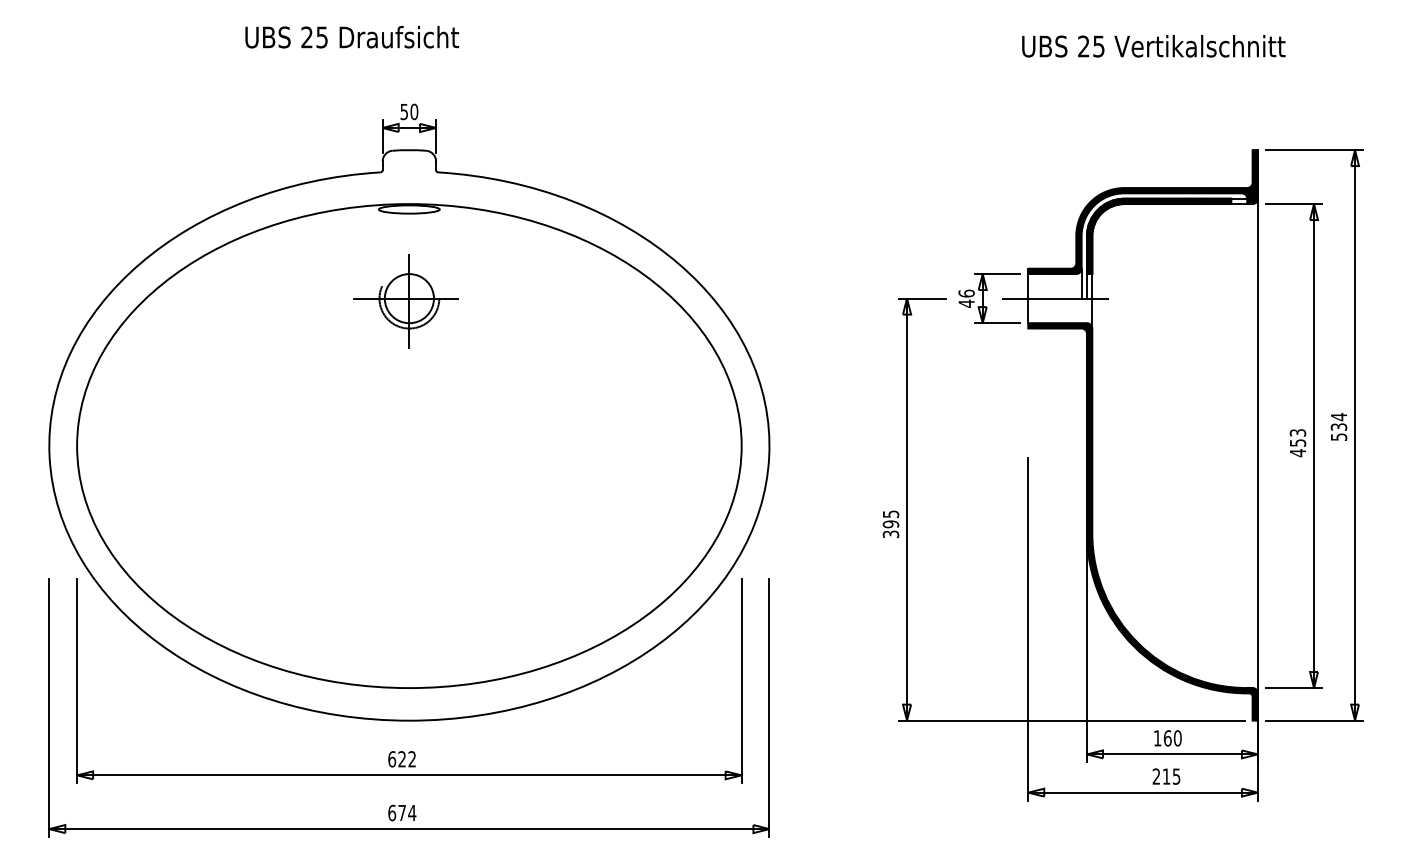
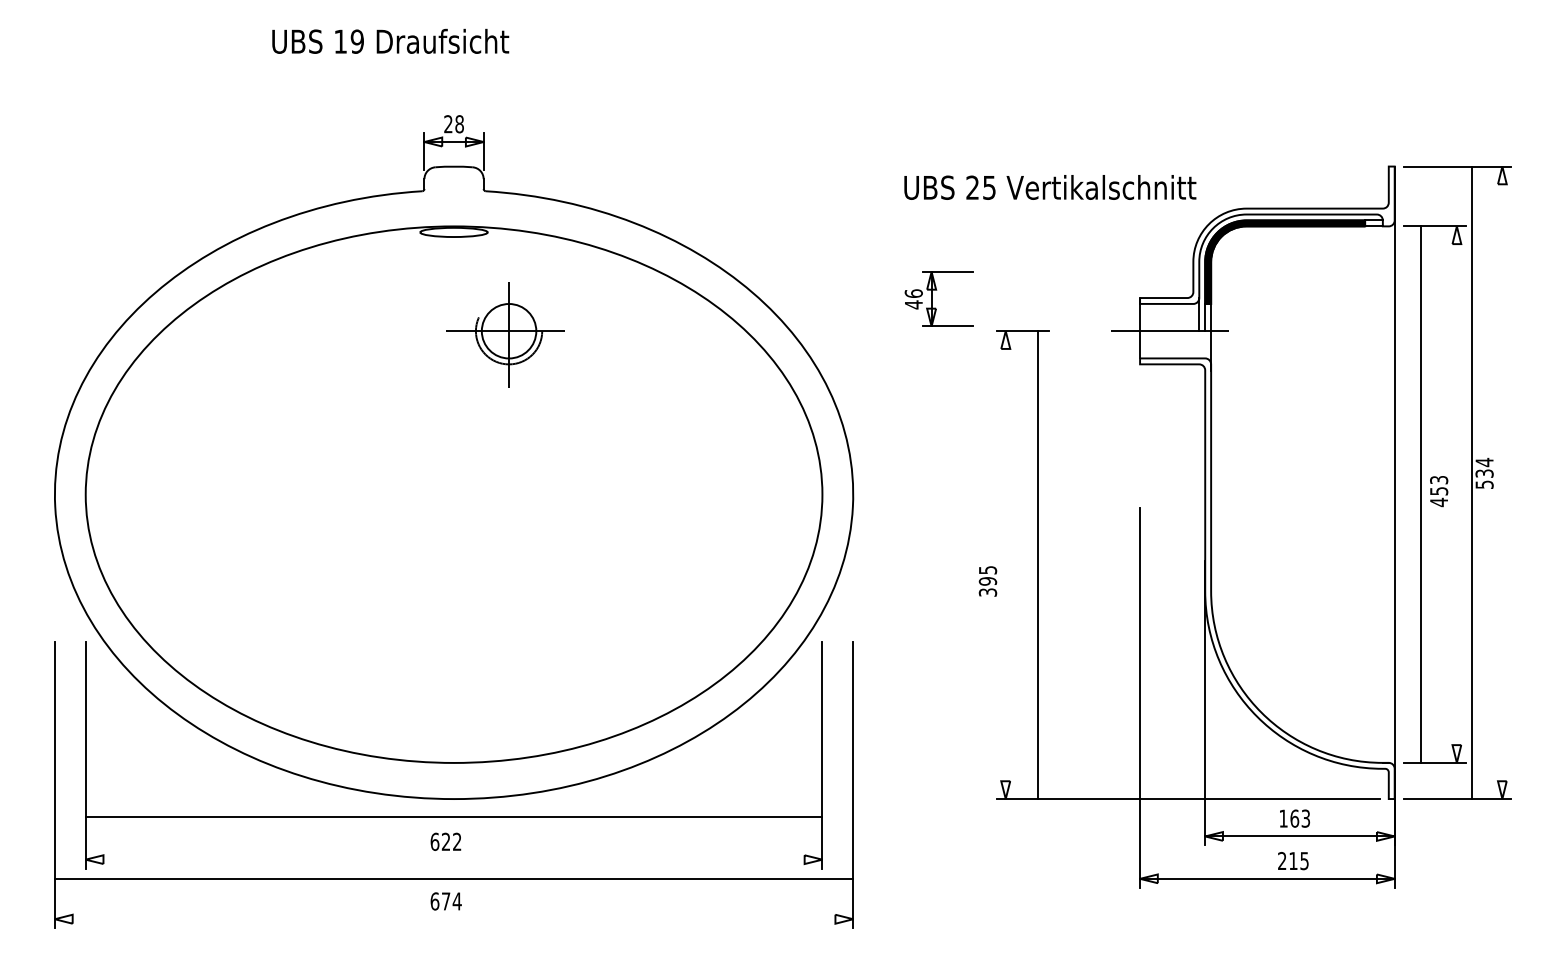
text: (314, 37) -> (348, 41), 25 -> 19
text: (1154, 46) -> (1050, 187), moved
text: (408, 112) -> (453, 124), 50 -> 28
fill: (1143, 211) -> (1267, 234), removed
part: (988, 297) -> (938, 298), moved
part: (406, 301) -> (505, 334), moved
line: (1355, 435) -> (1472, 482), moved
line: (1313, 445) -> (1420, 494), moved
line: (906, 509) -> (1037, 565), moved
fill: (1143, 521) -> (1267, 578), removed
text: (1177, 738) -> (1305, 818), 160 -> 163
line: (408, 775) -> (453, 816), moved
line: (408, 829) -> (453, 879), moved

